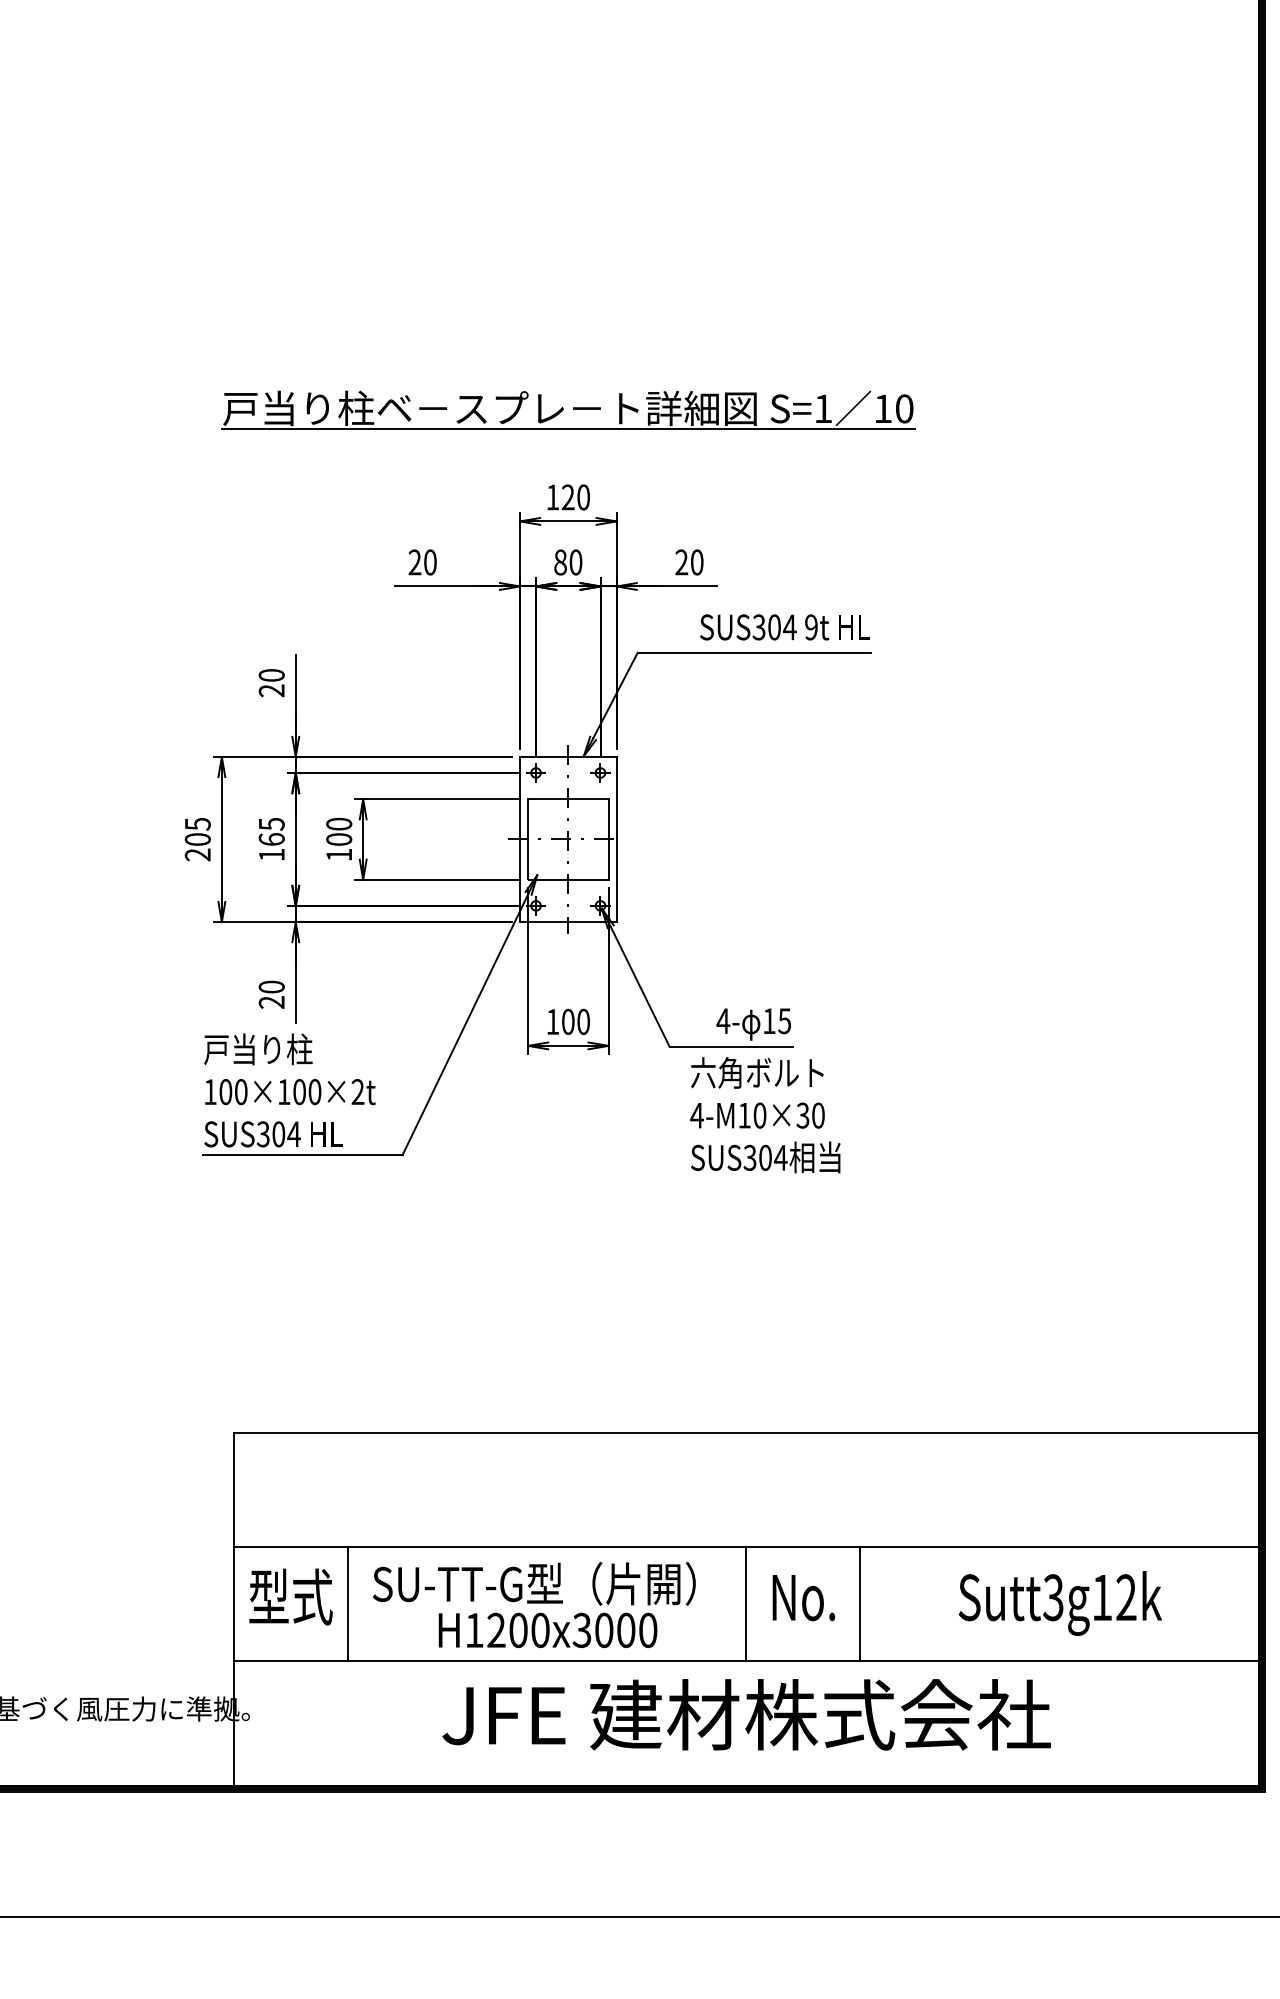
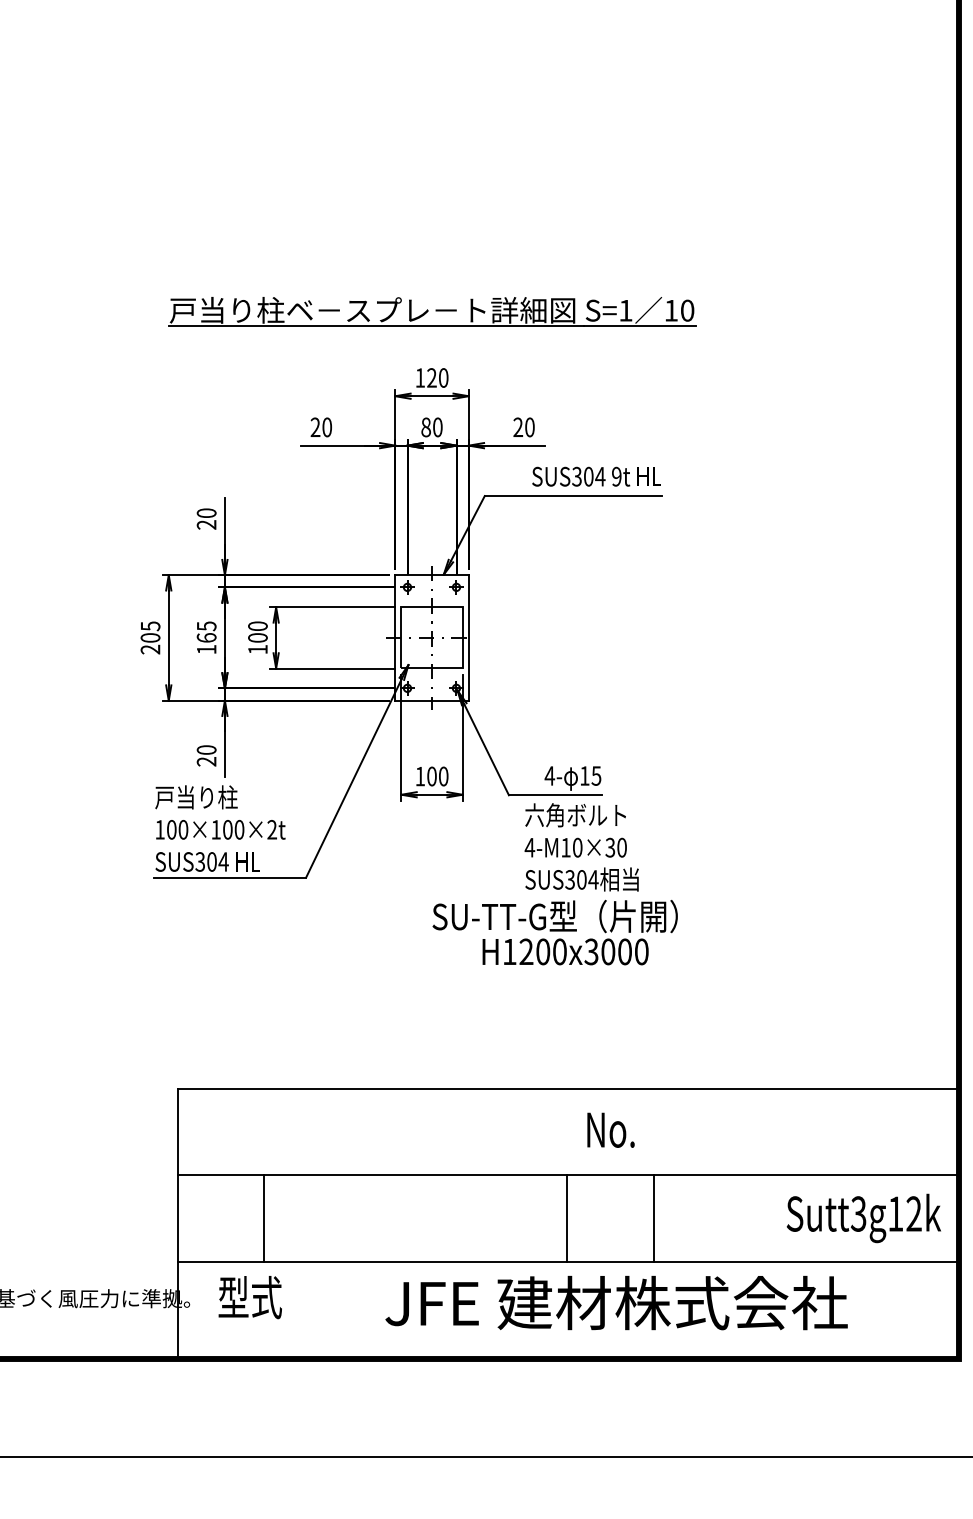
text: (289, 1596) -> (249, 1297), moved
text: (803, 1596) -> (610, 1129), moved
text: (1059, 1603) -> (863, 1218), moved
text: (533, 1604) -> (554, 932), moved
text: (746, 1715) -> (616, 1303), moved

